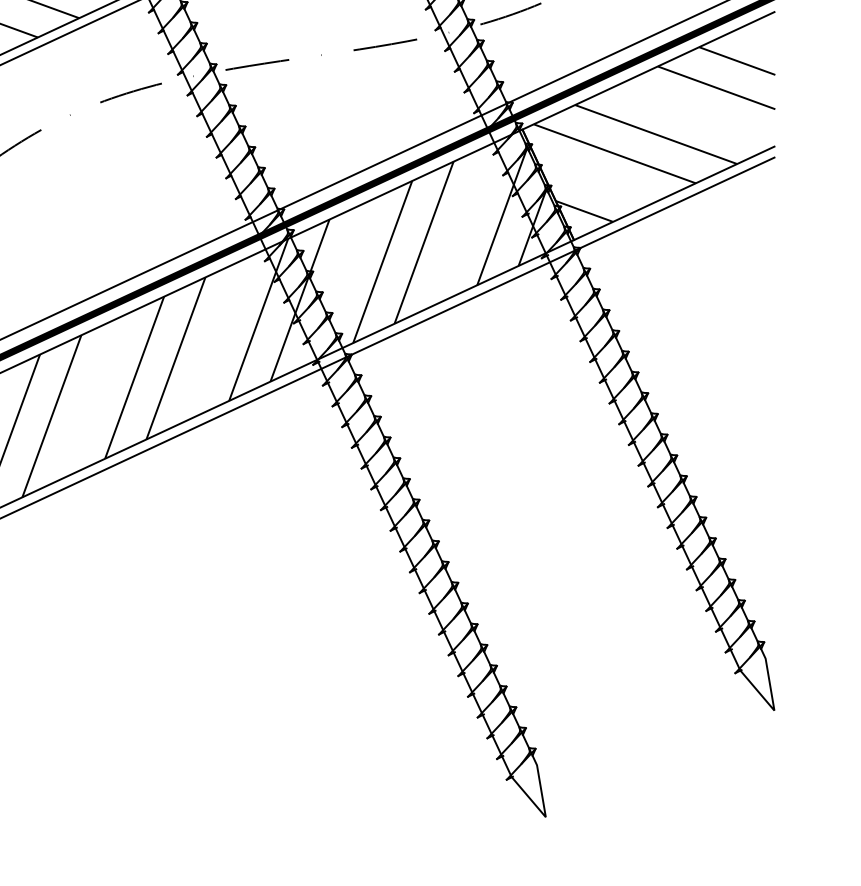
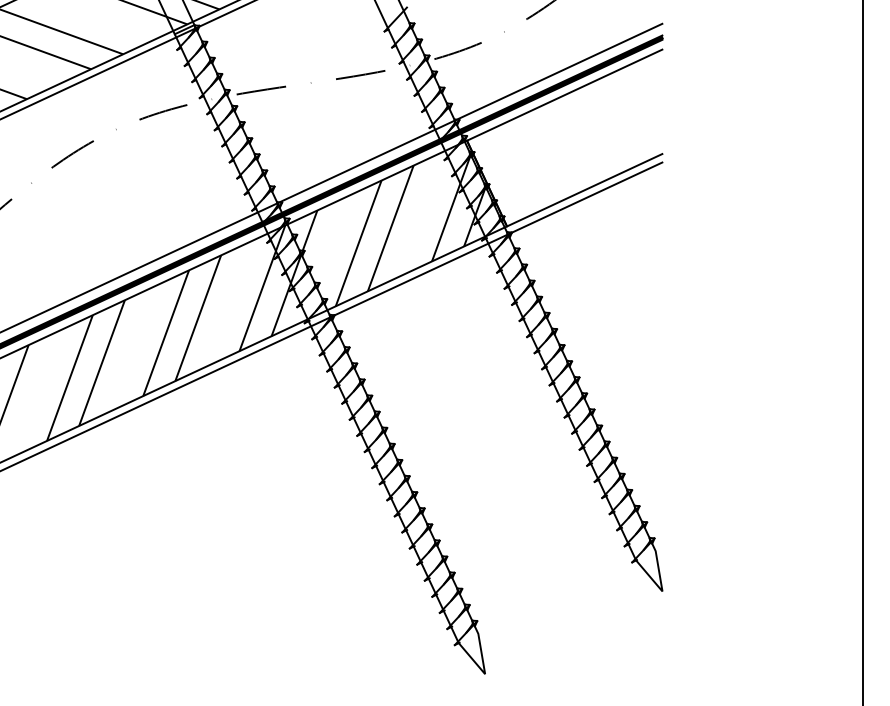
hatch: (654, 134) -> (569, 144), removed

